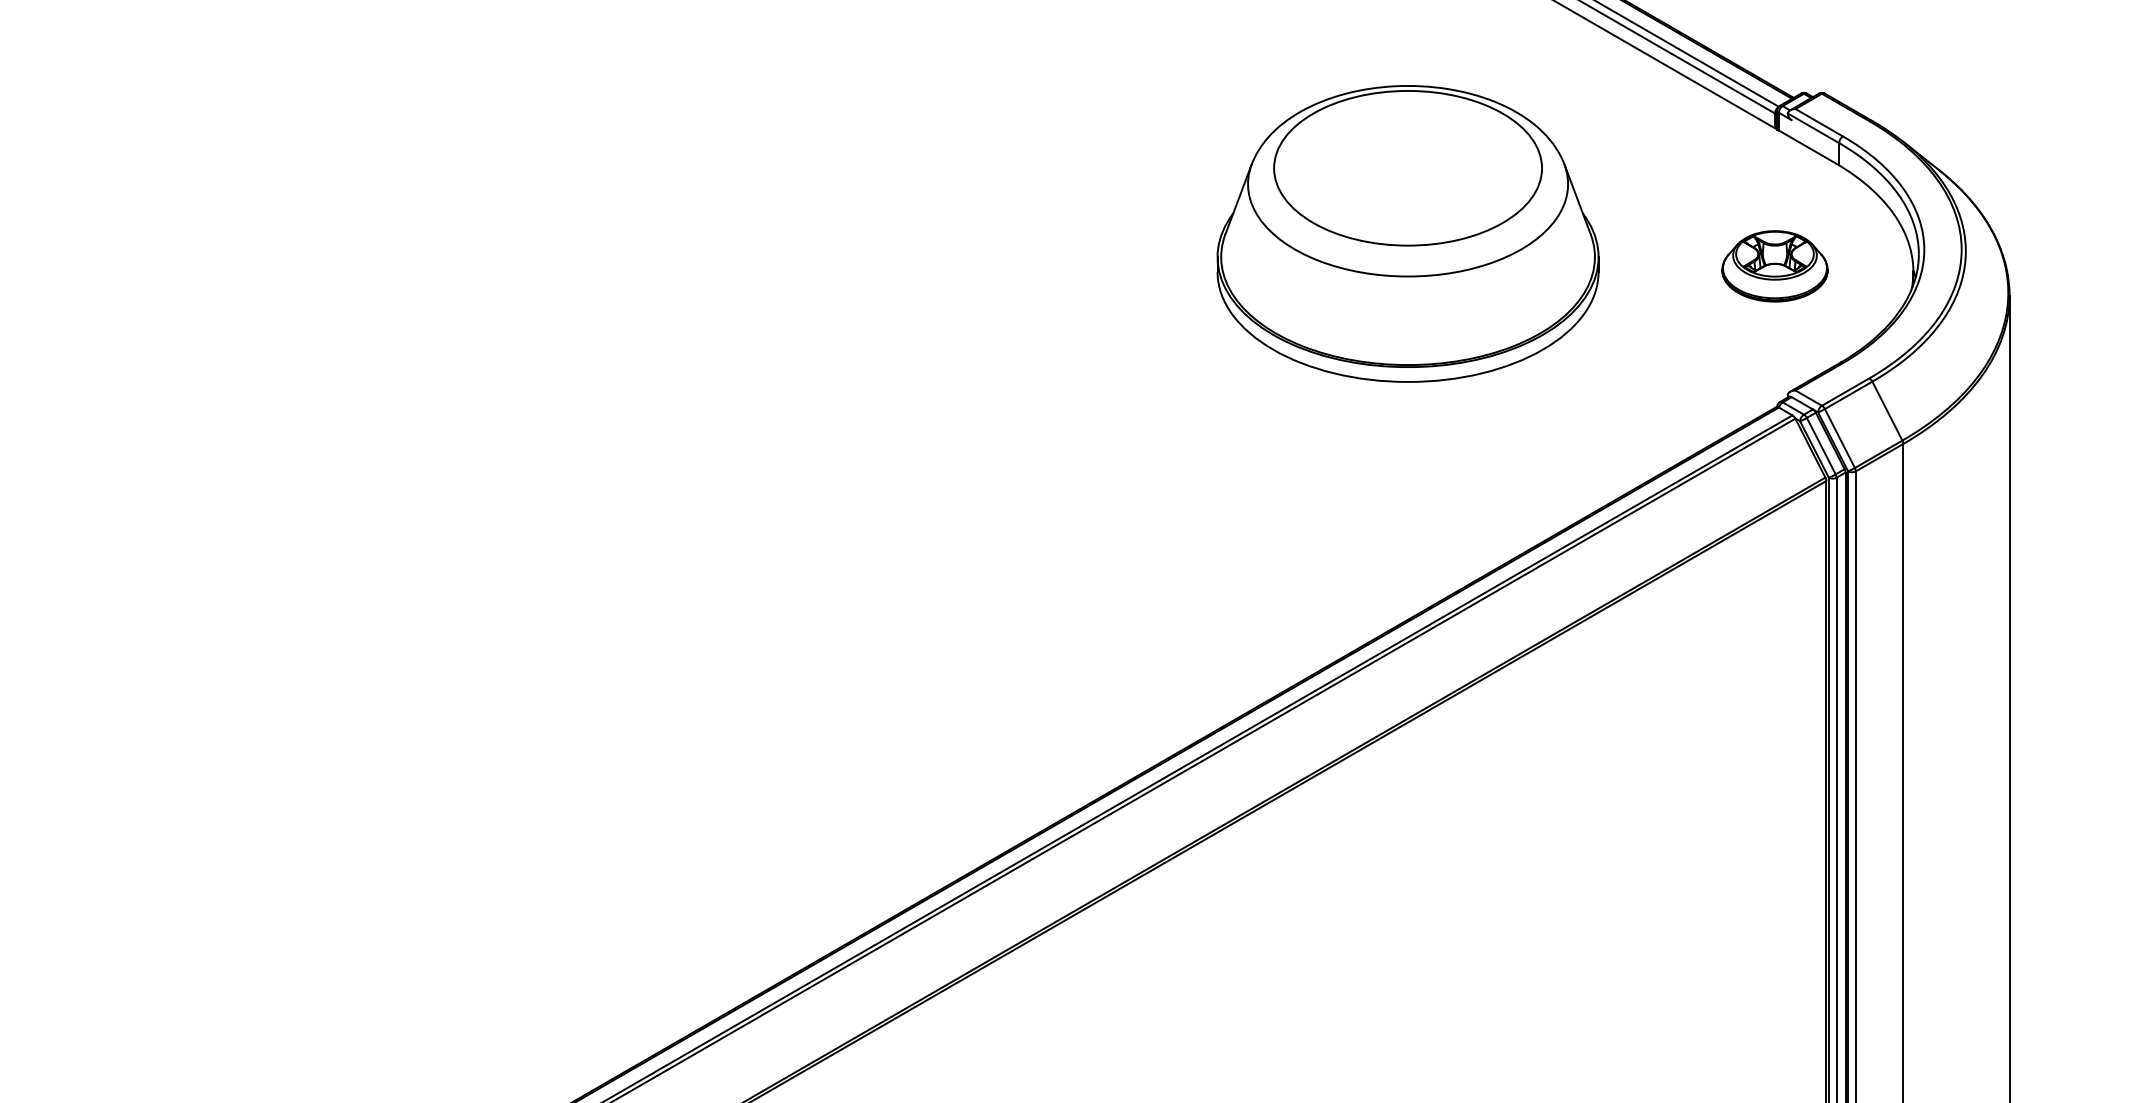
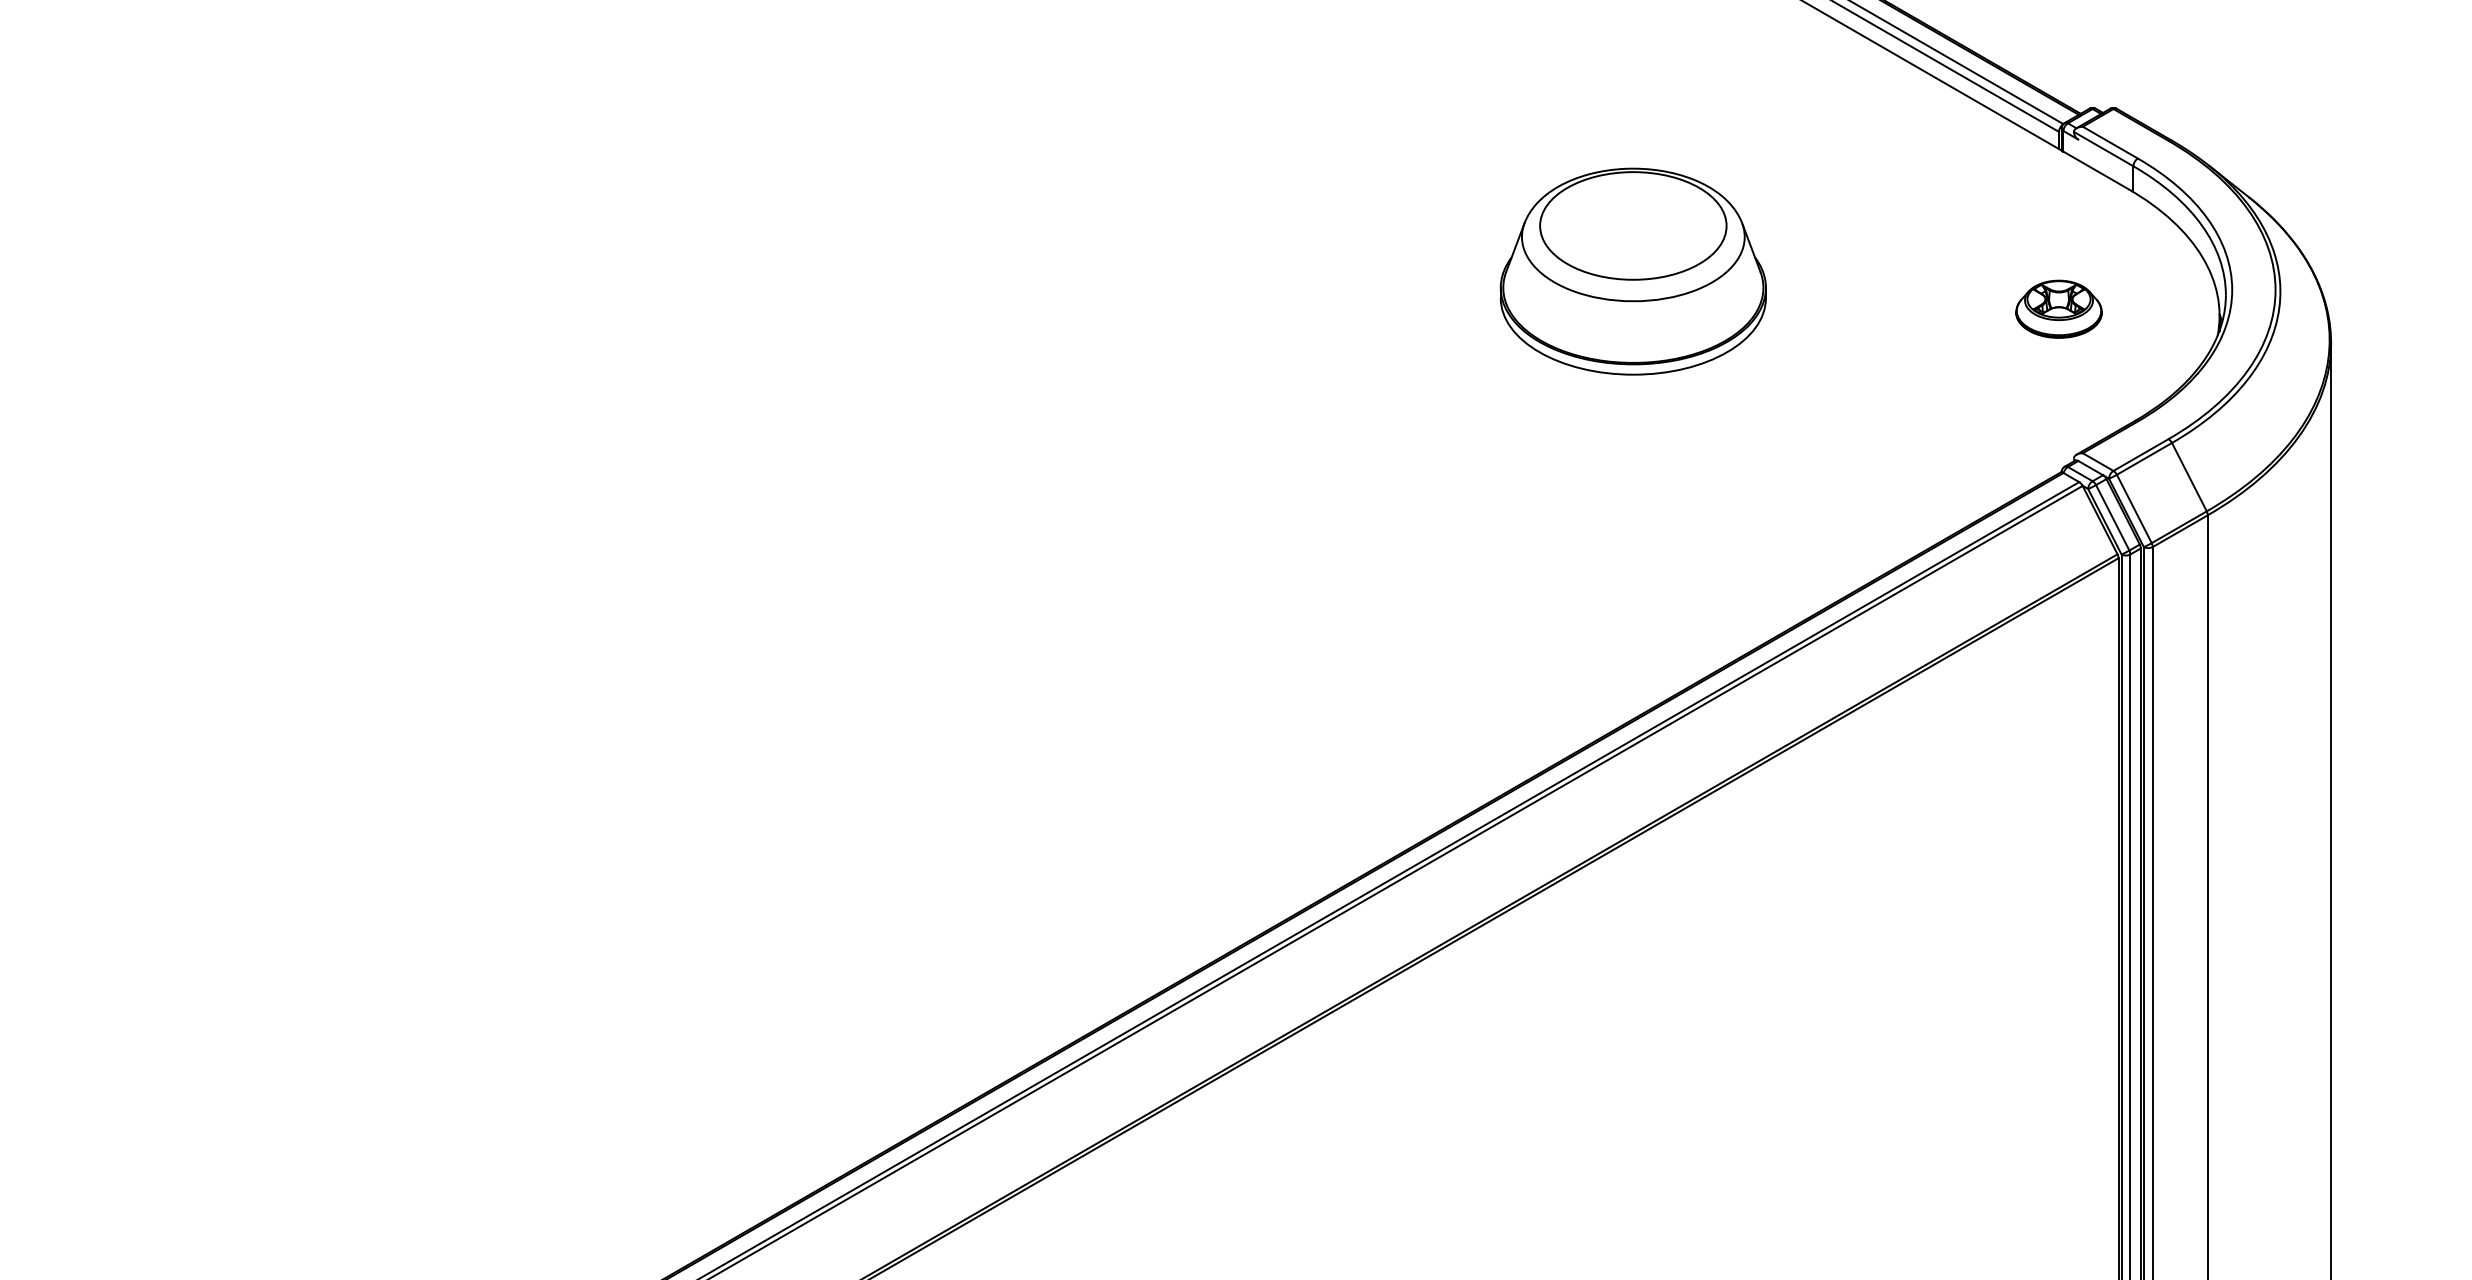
part: (1407, 233) -> (1632, 271), size x0.6
part: (1774, 266) -> (2058, 309), size x0.7

